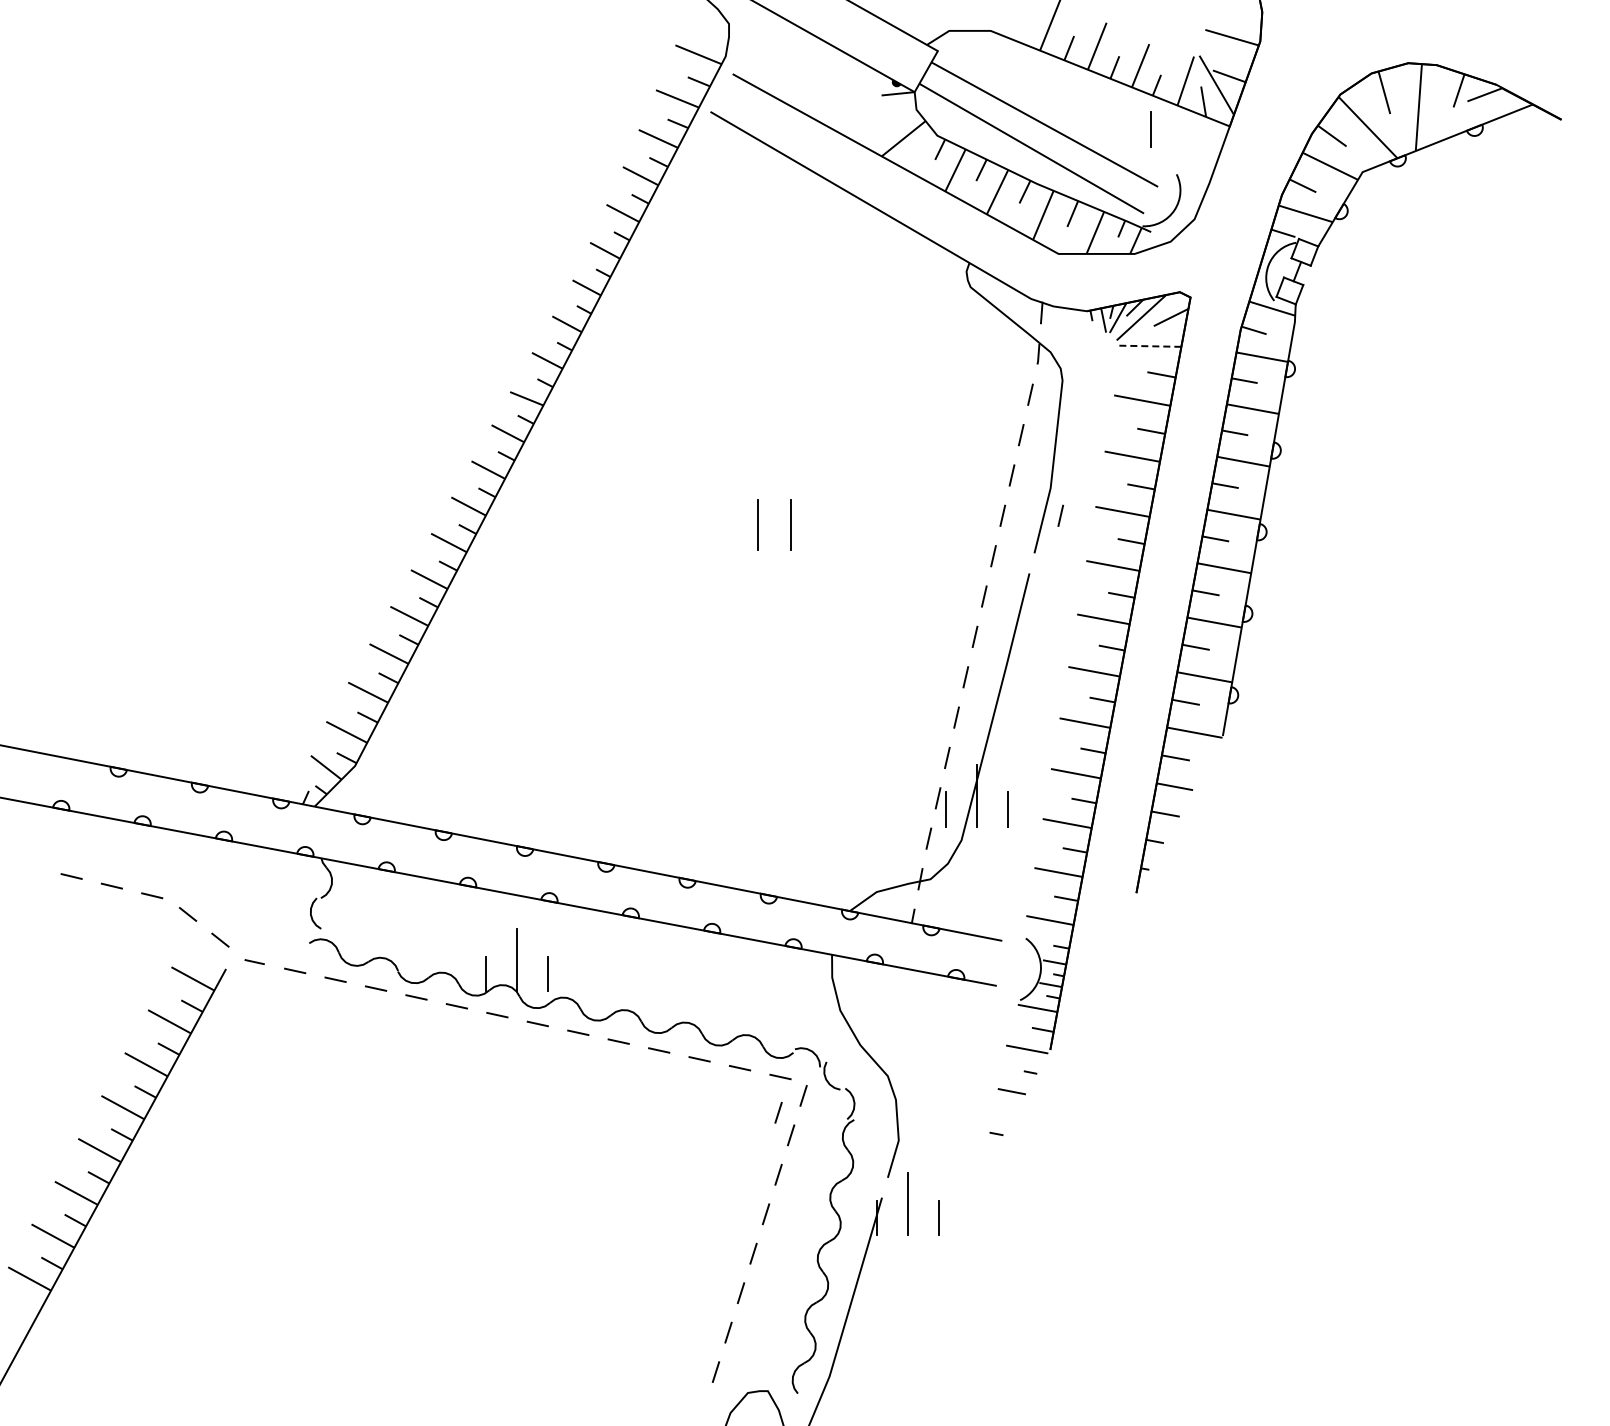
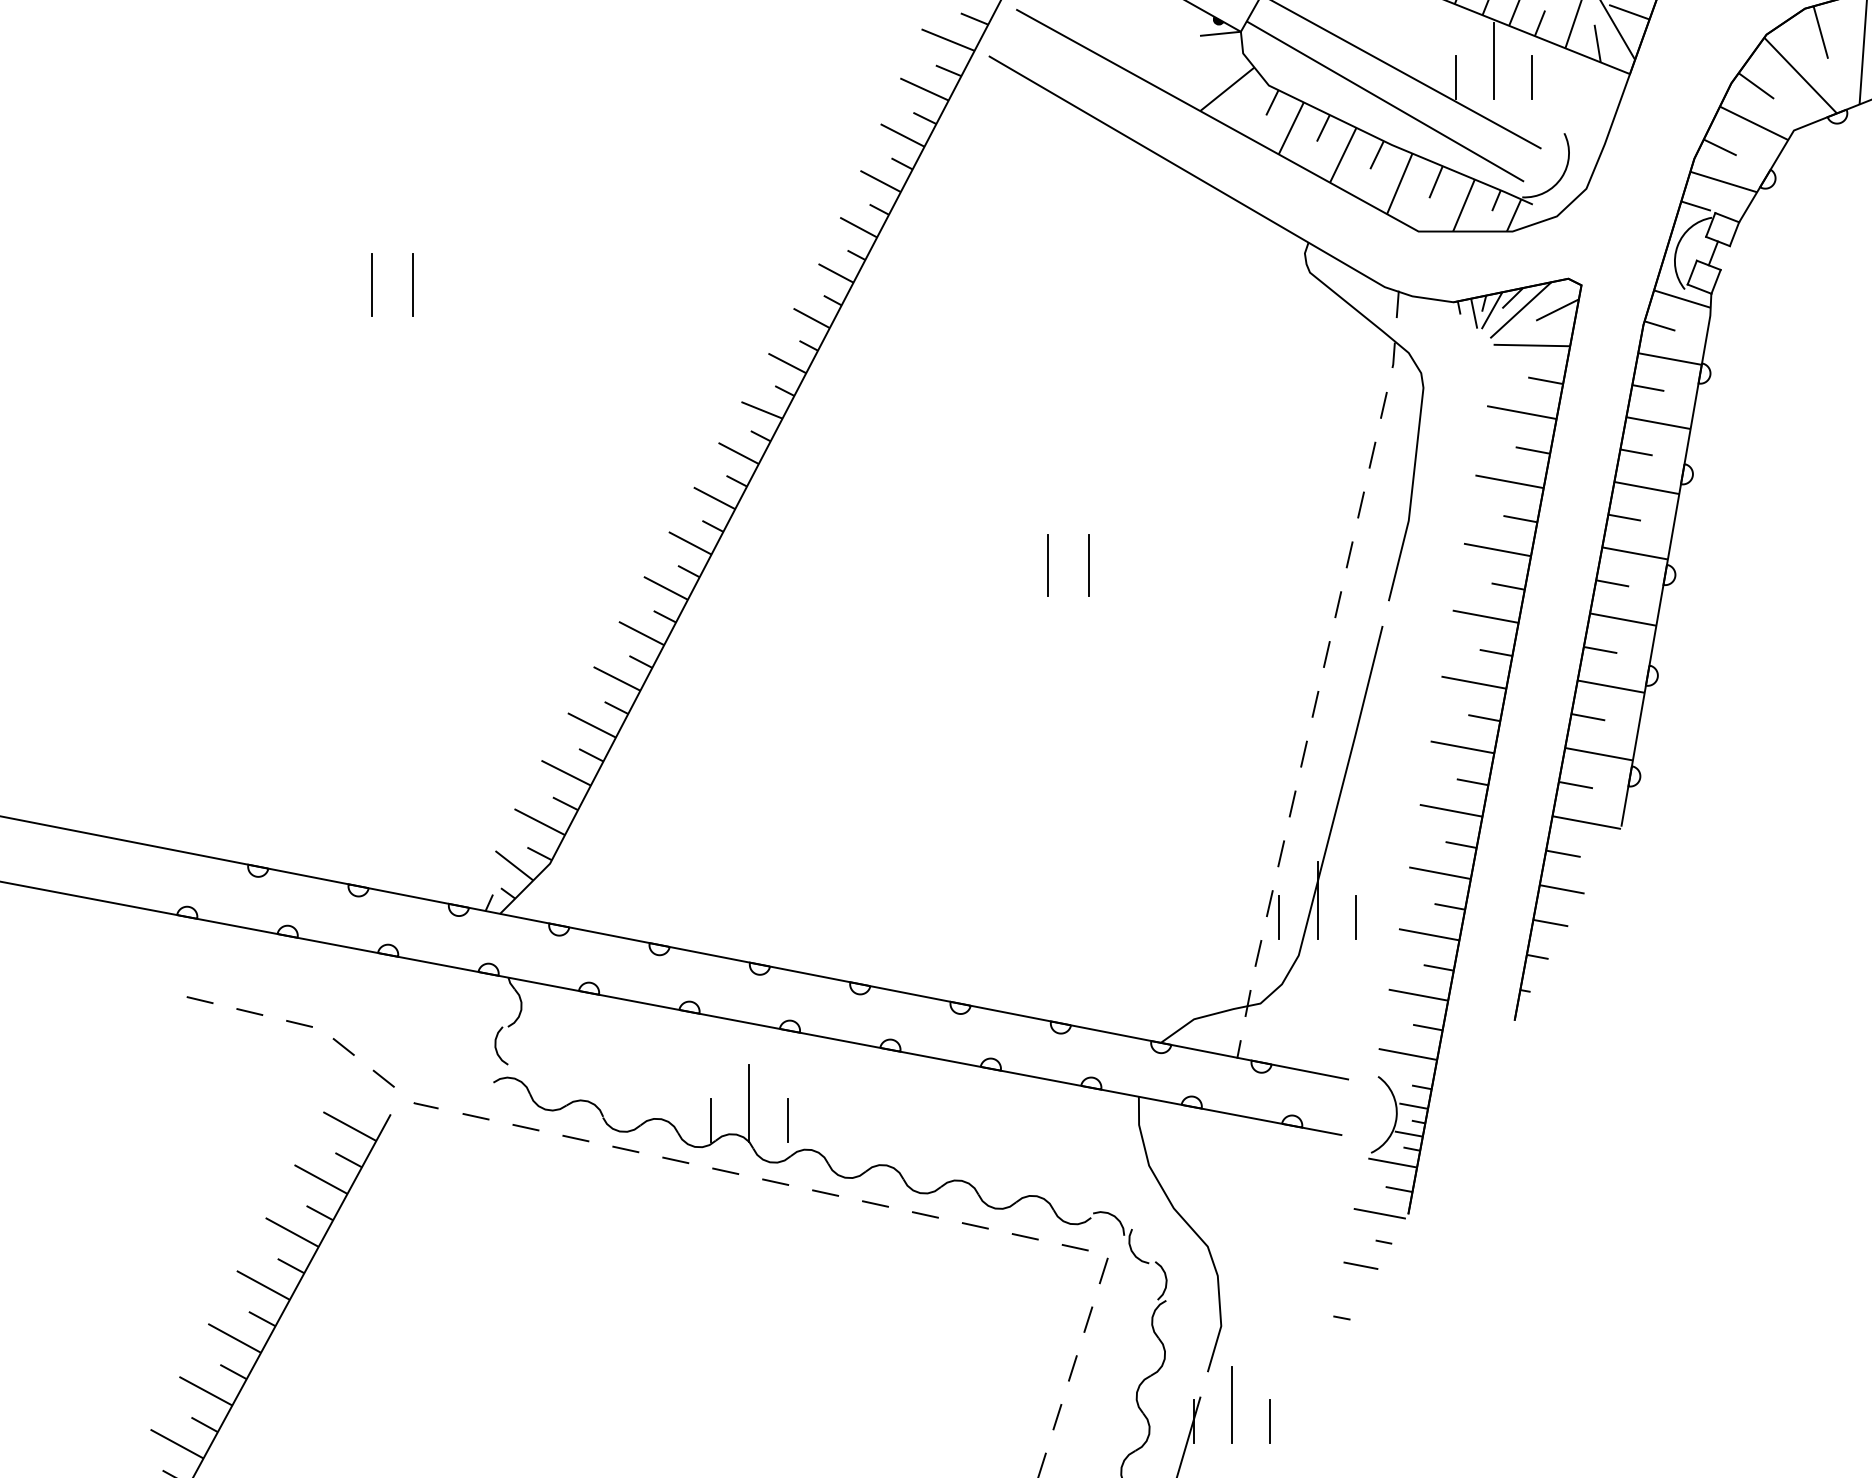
line: (1119, 115) -> (1493, 60), added
line: (1088, 129) -> (1455, 77), added
line: (210, 297) -> (371, 285), added
line: (244, 297) -> (413, 285), added
line: (1150, 346) -> (1532, 345), dashed -> solid
line: (1060, 515) -> (1420, 554), removed
line: (778, 1112) -> (1072, 1291), removed

